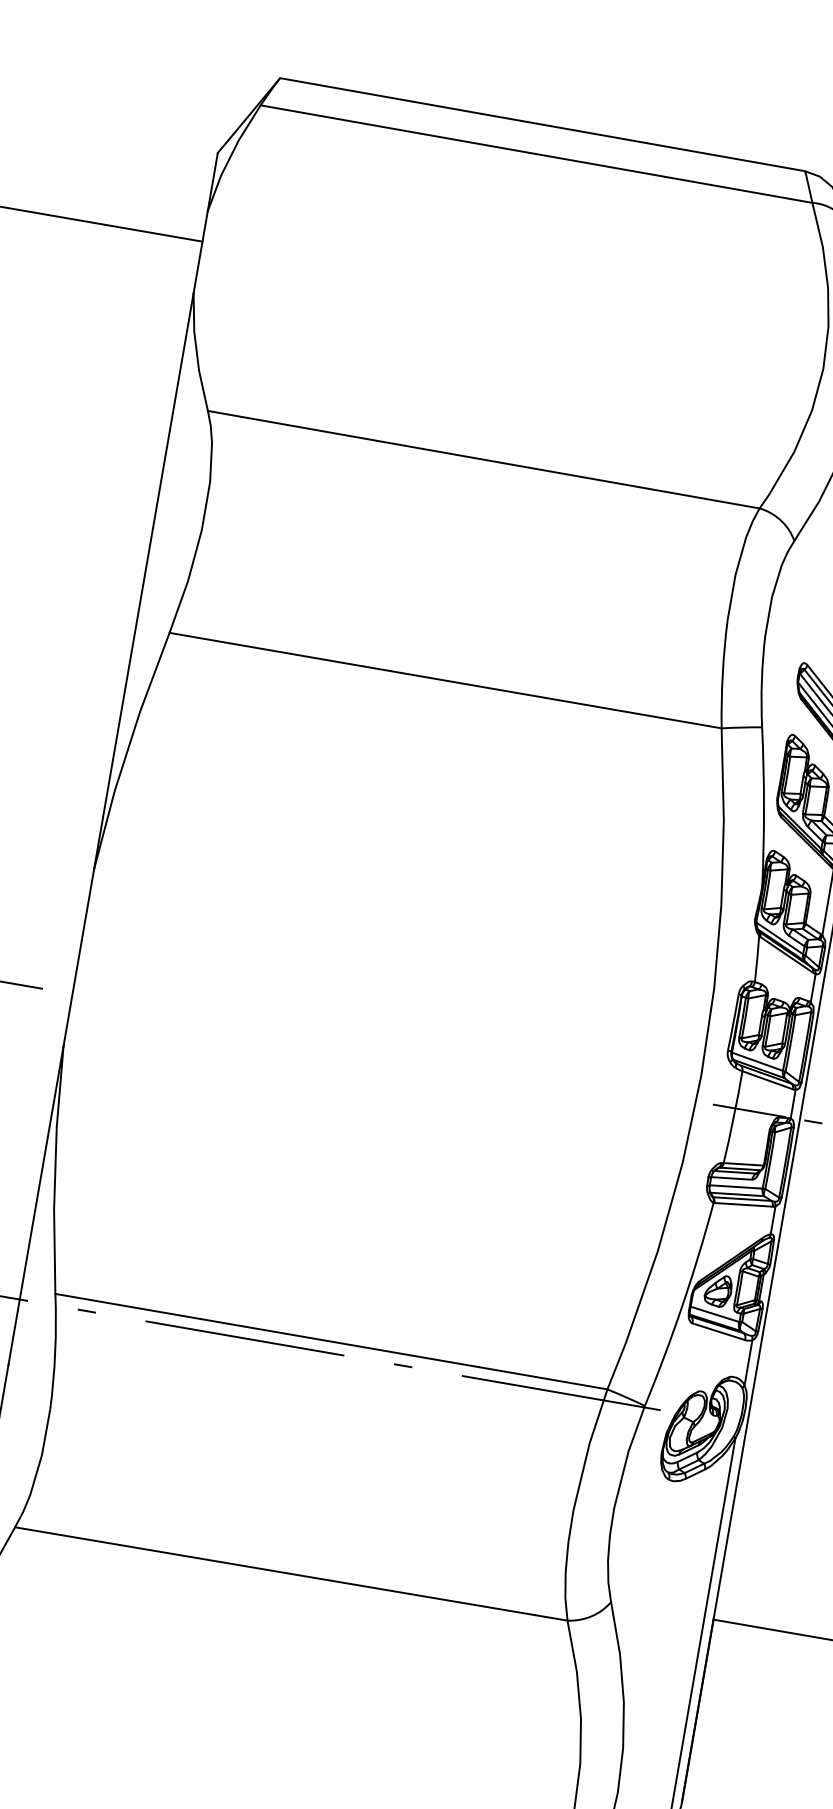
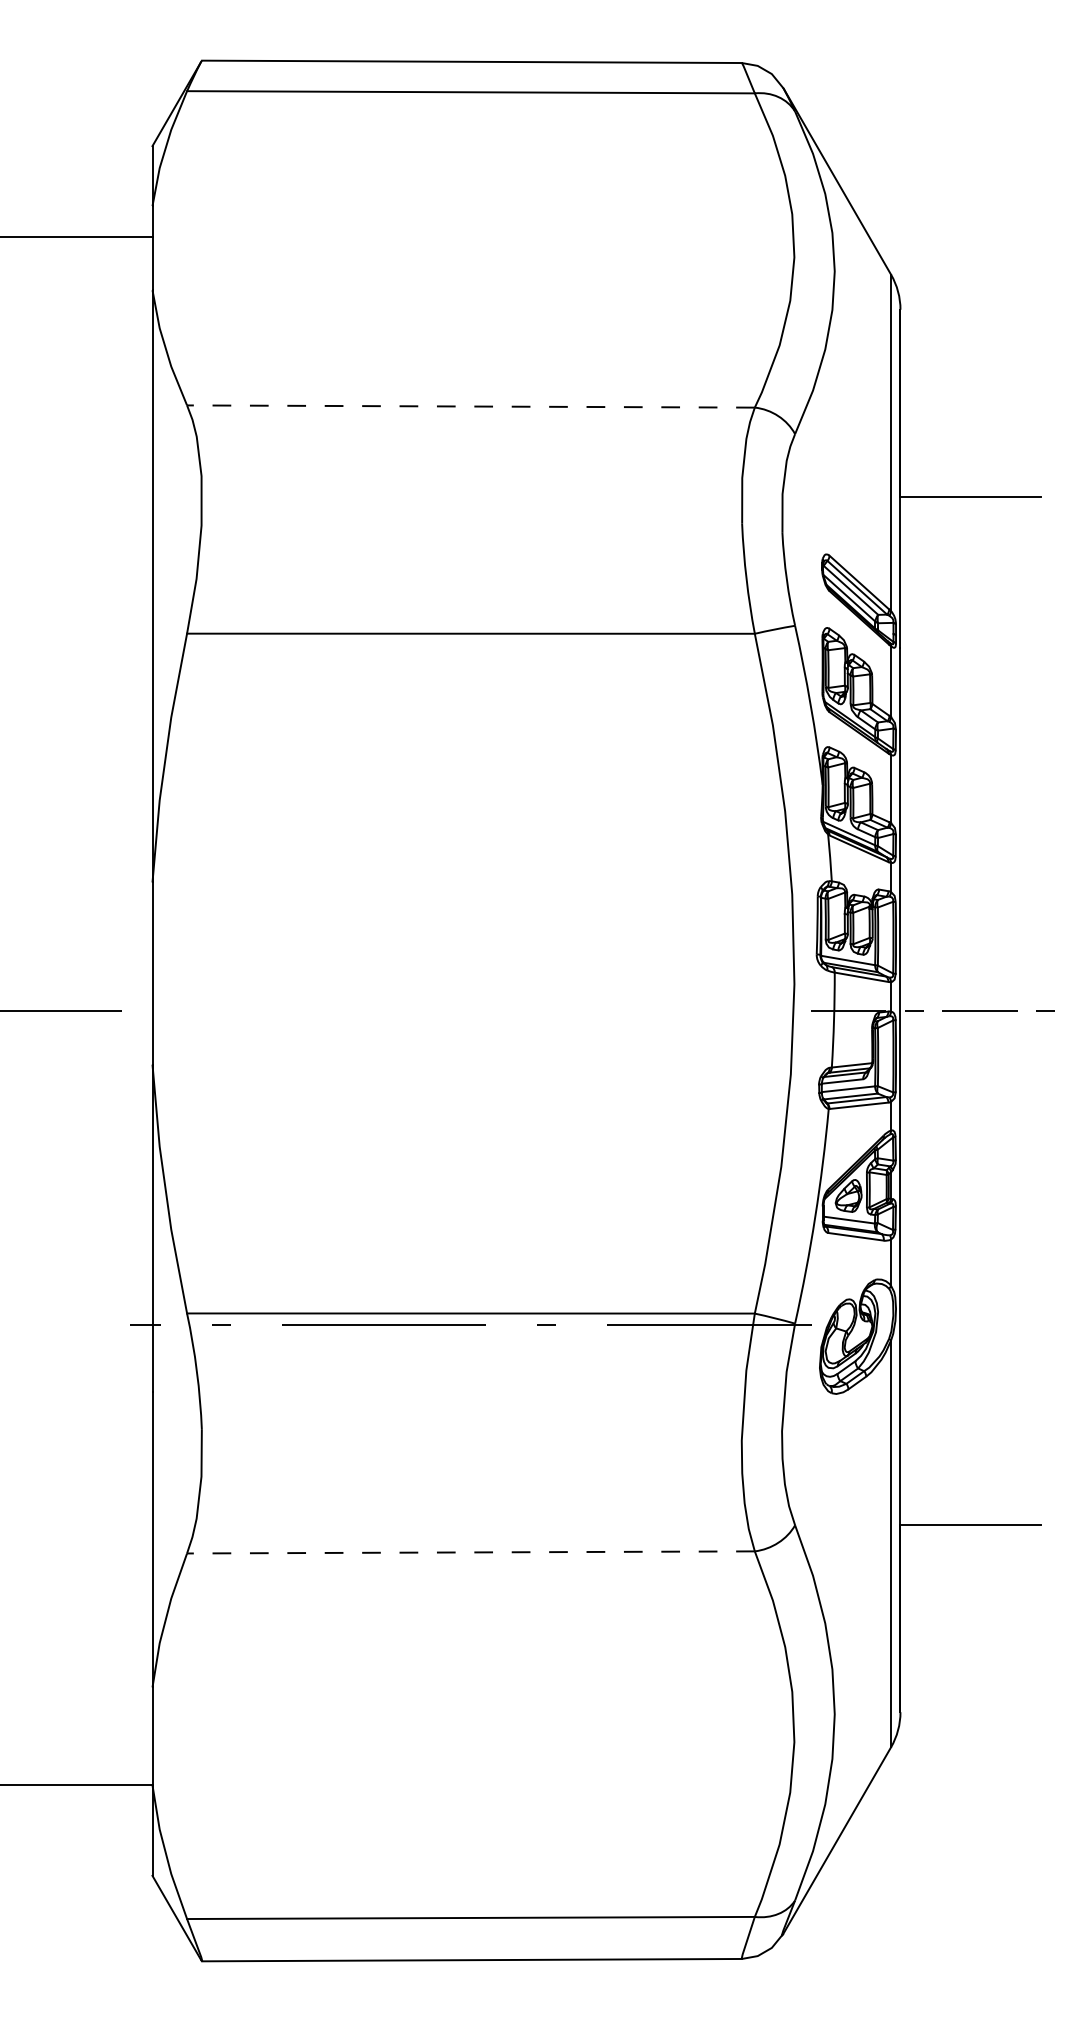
line: (483, 459) -> (470, 406), solid -> dashed
line: (290, 1573) -> (470, 1552), solid -> dashed

